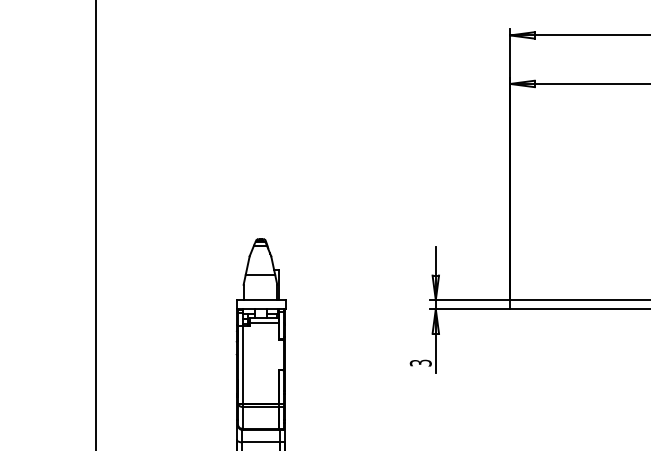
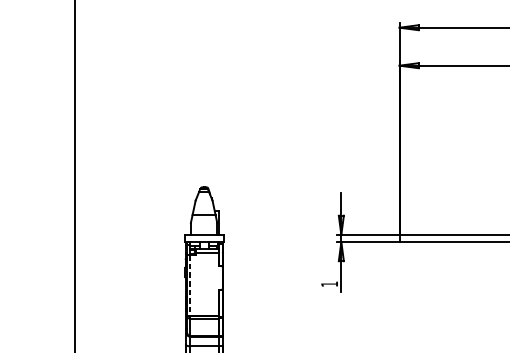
text: (420, 362) -> (329, 283), 3 -> 1
line: (242, 364) -> (190, 285), solid -> dashed

